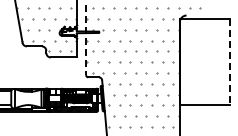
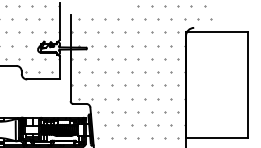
line: (86, 40) -> (71, 58), dashed -> solid
line: (230, 62) -> (248, 85), dashed -> solid

